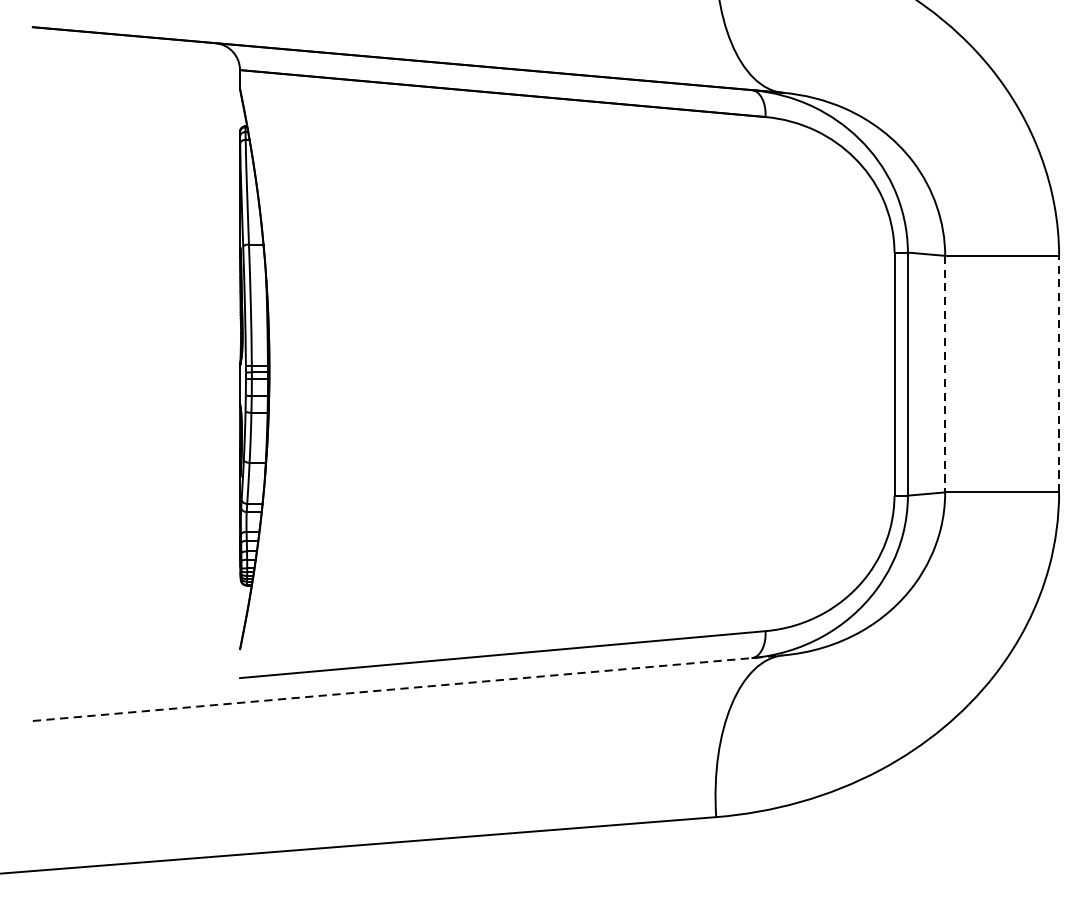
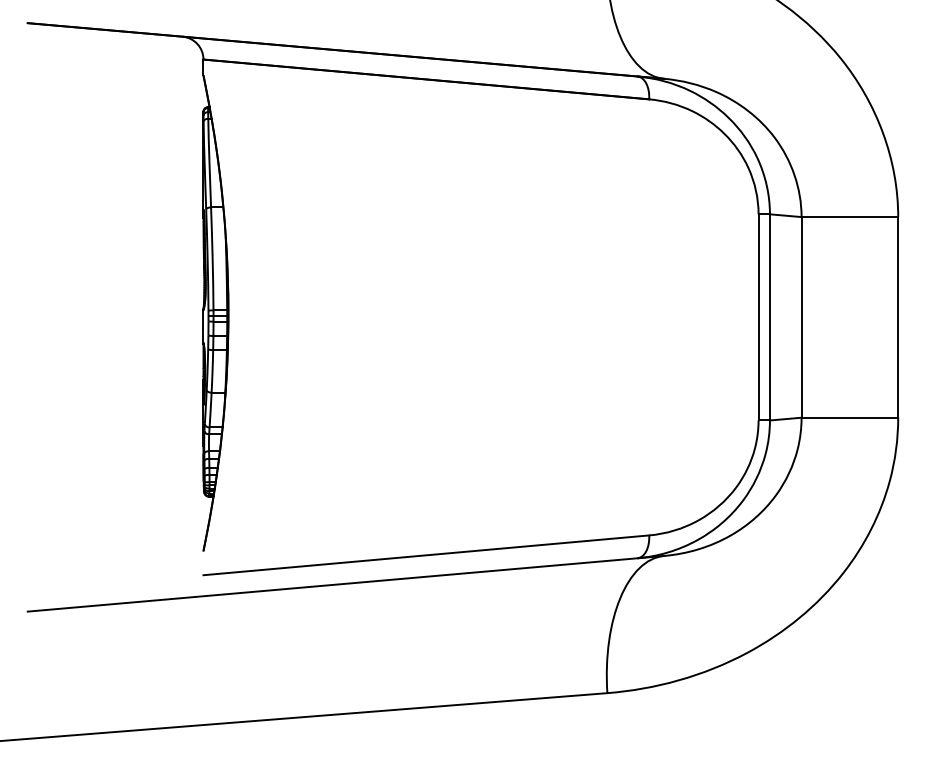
line: (1059, 373) -> (898, 316), dashed -> solid
line: (945, 374) -> (801, 317), dashed -> solid
line: (408, 687) -> (346, 583), dashed -> solid

